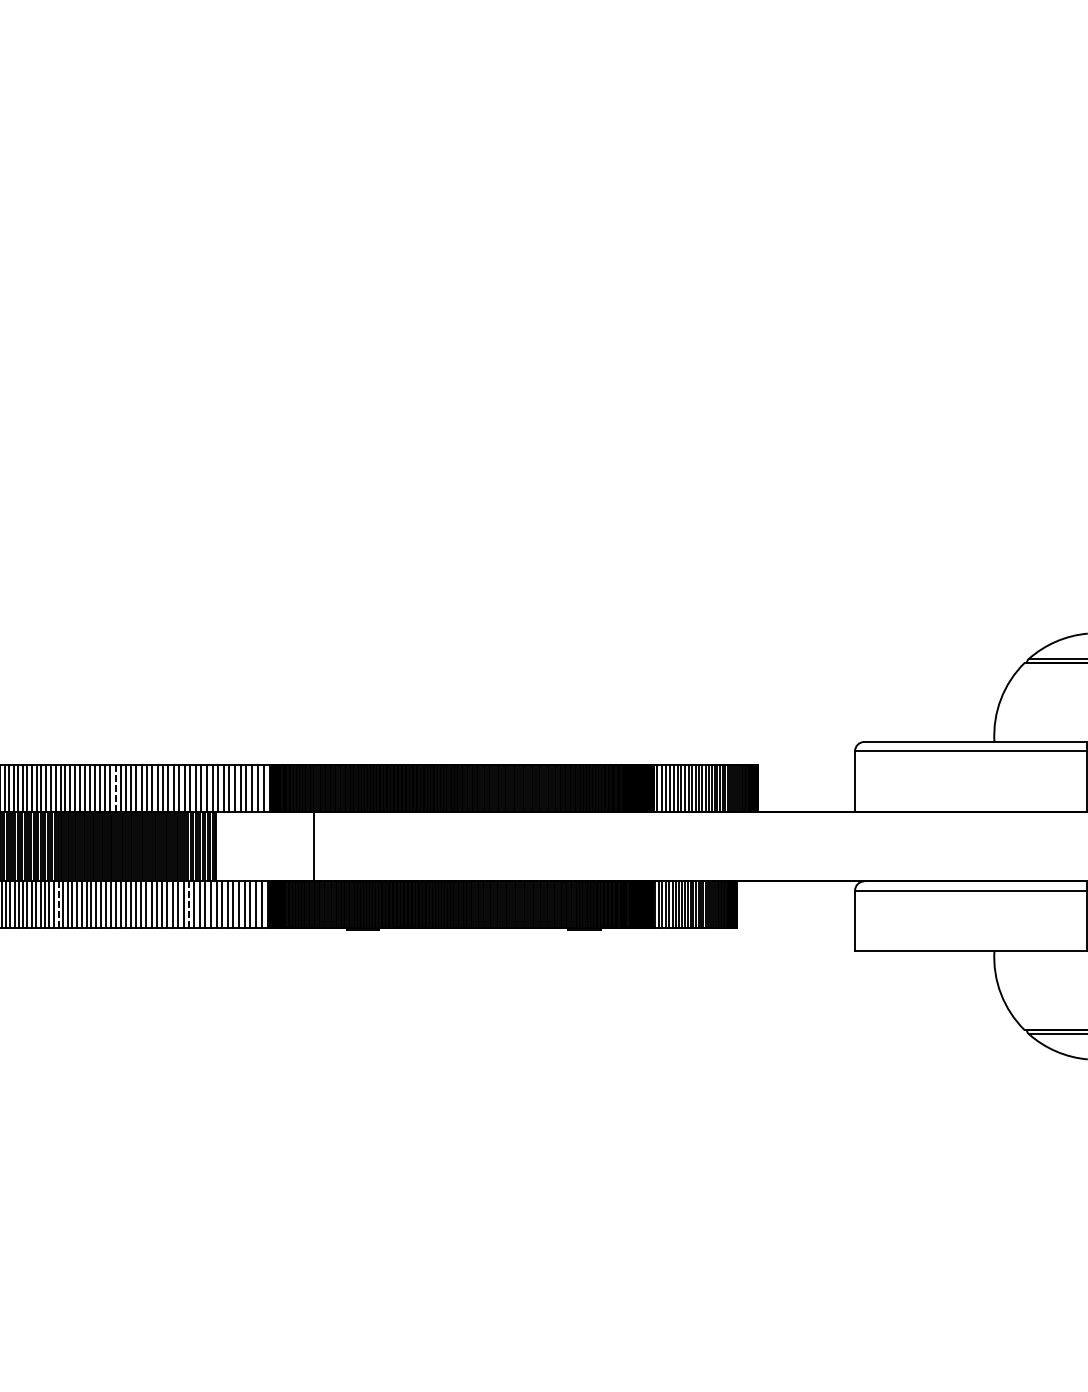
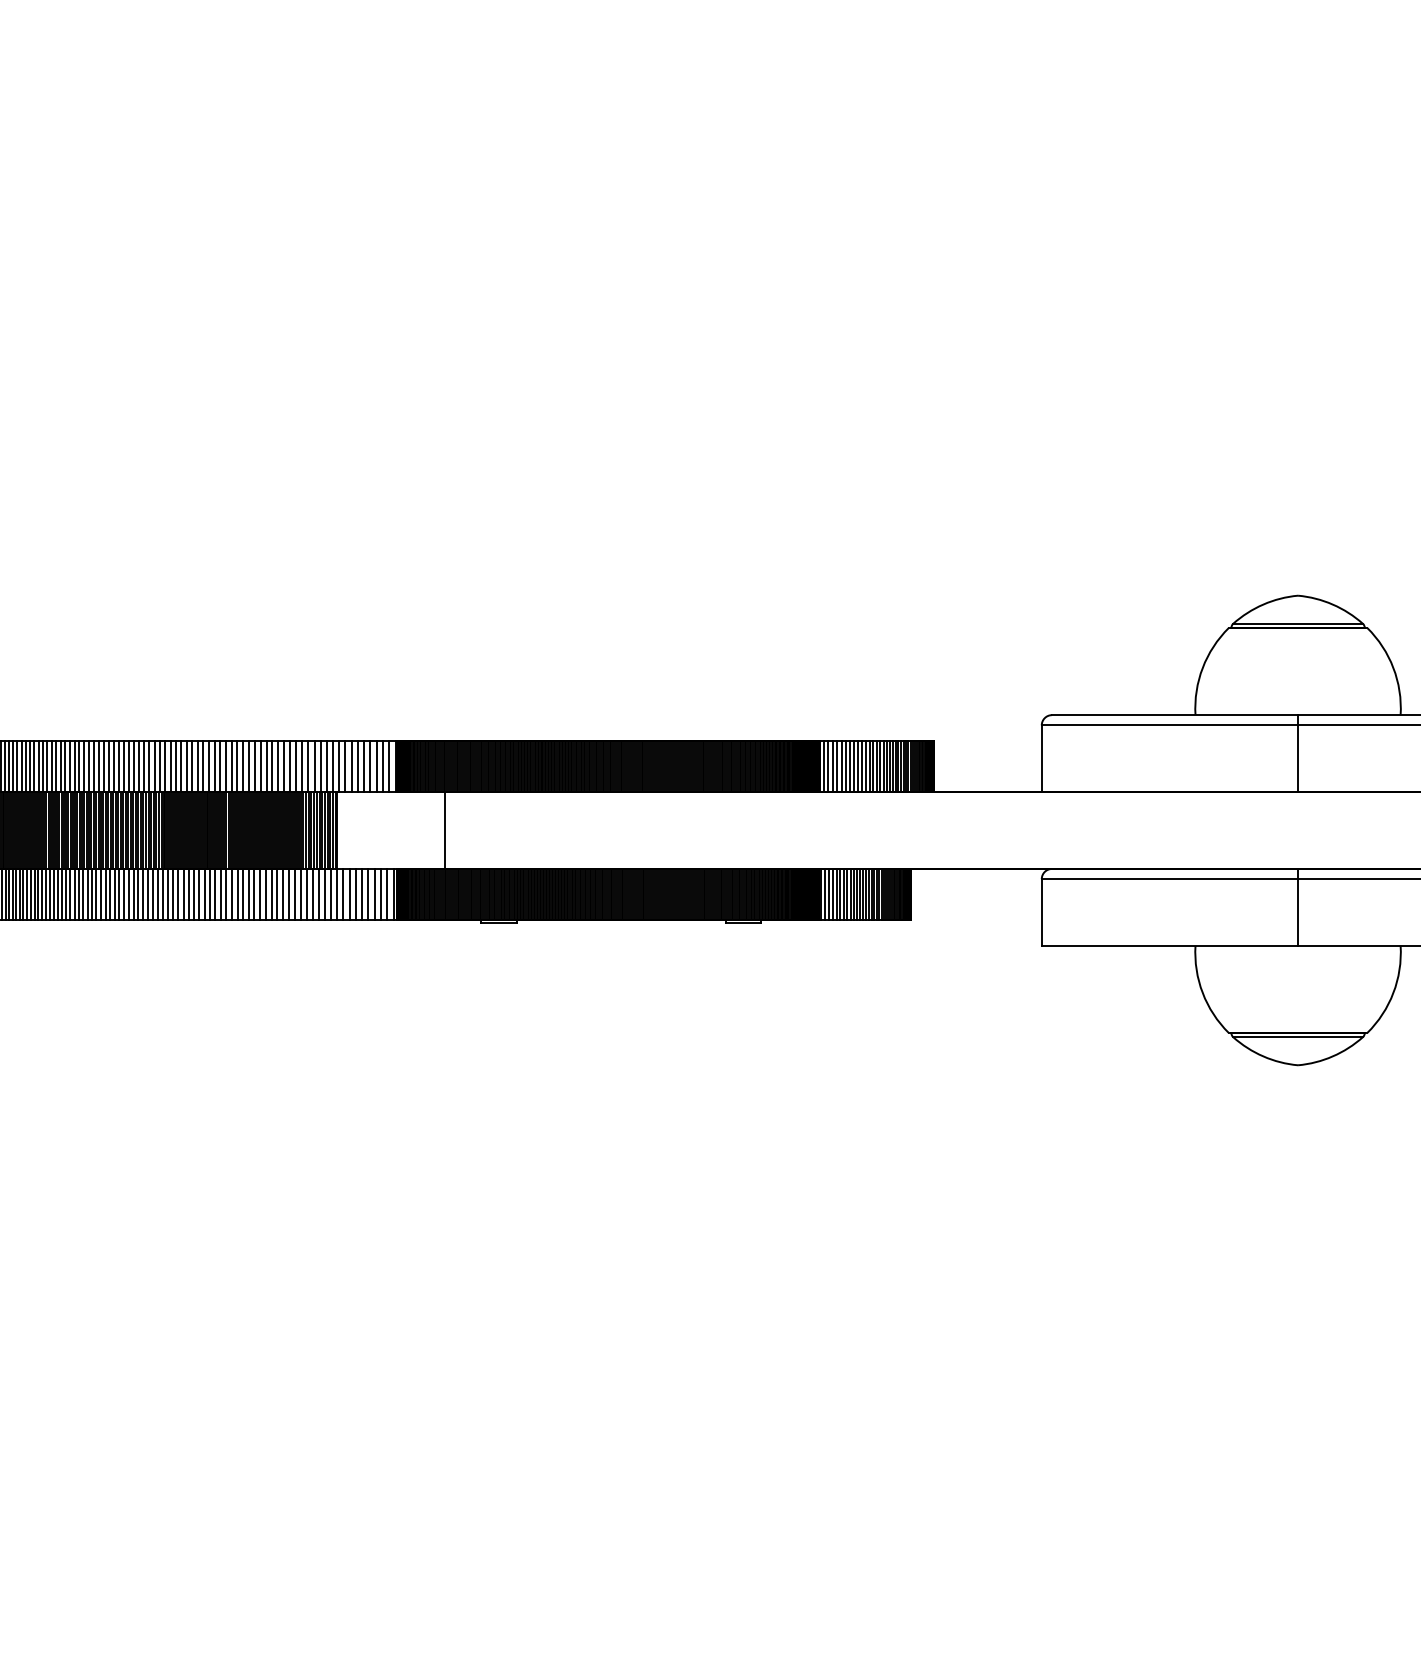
line: (116, 788) -> (226, 766), dashed -> solid
line: (58, 904) -> (163, 894), dashed -> solid
line: (188, 904) -> (306, 894), dashed -> solid

